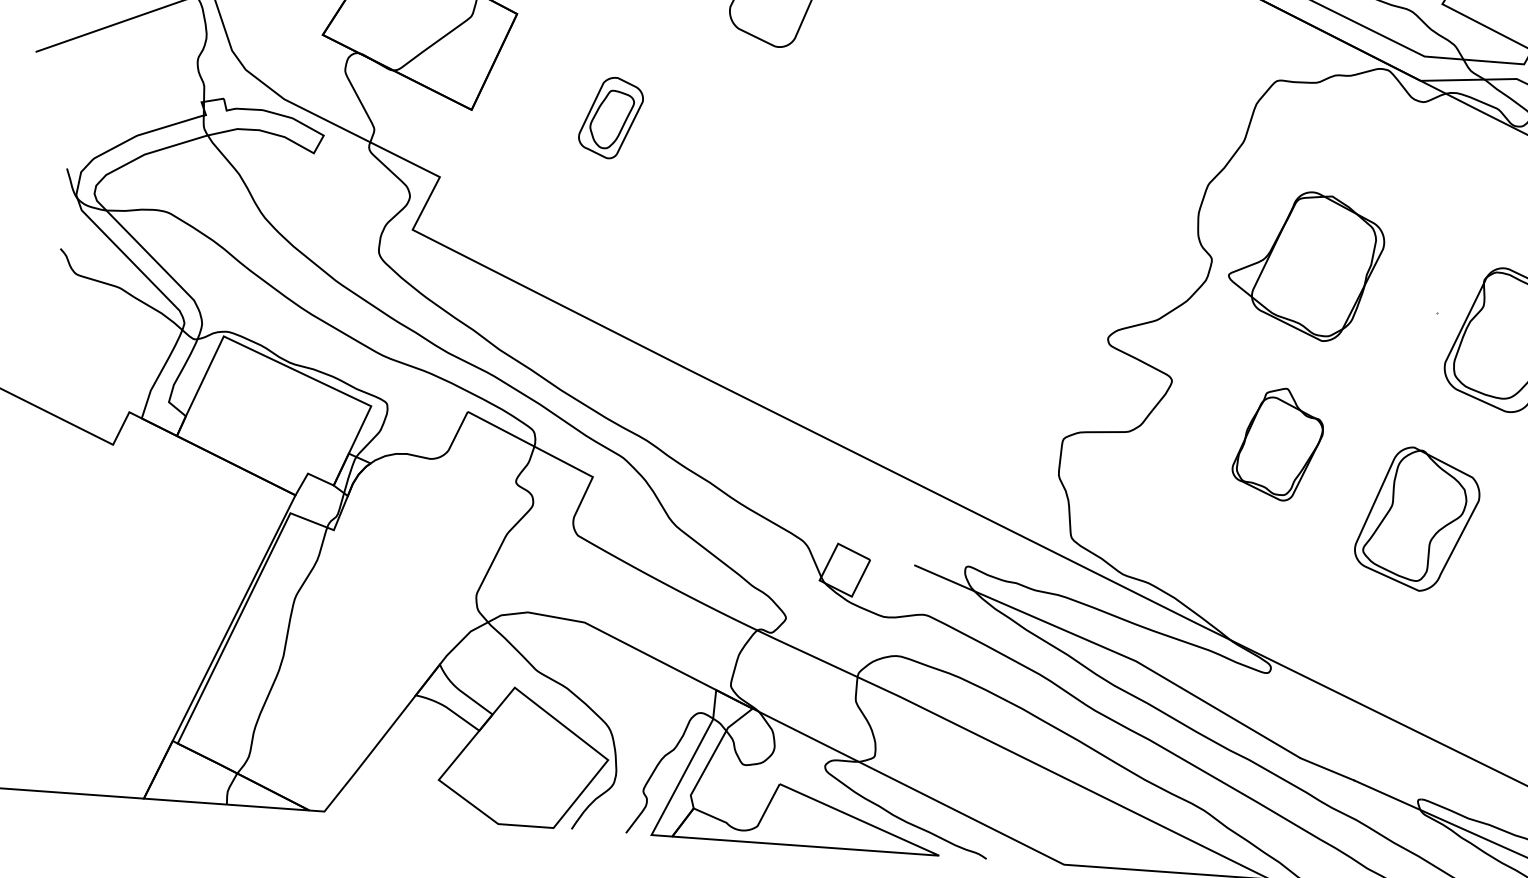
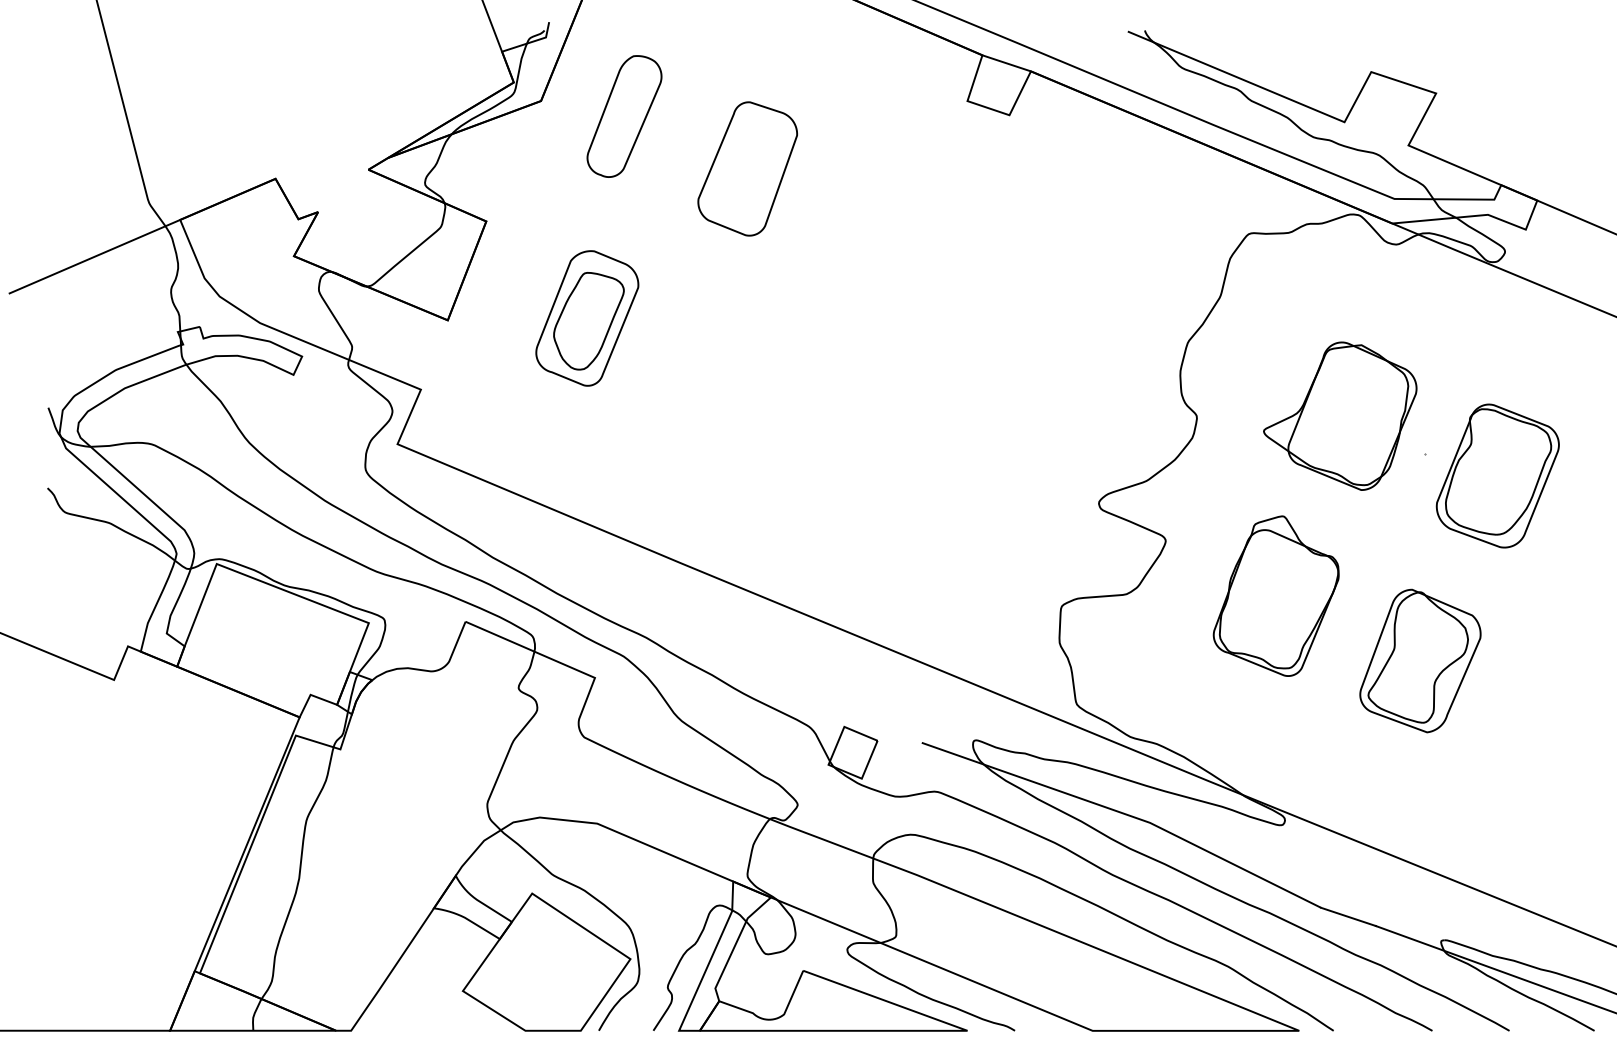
part: (611, 118) -> (587, 318), size x1.67
part: (1306, 265) -> (1340, 415), moved
part: (1277, 443) -> (1275, 595), size x1.43

